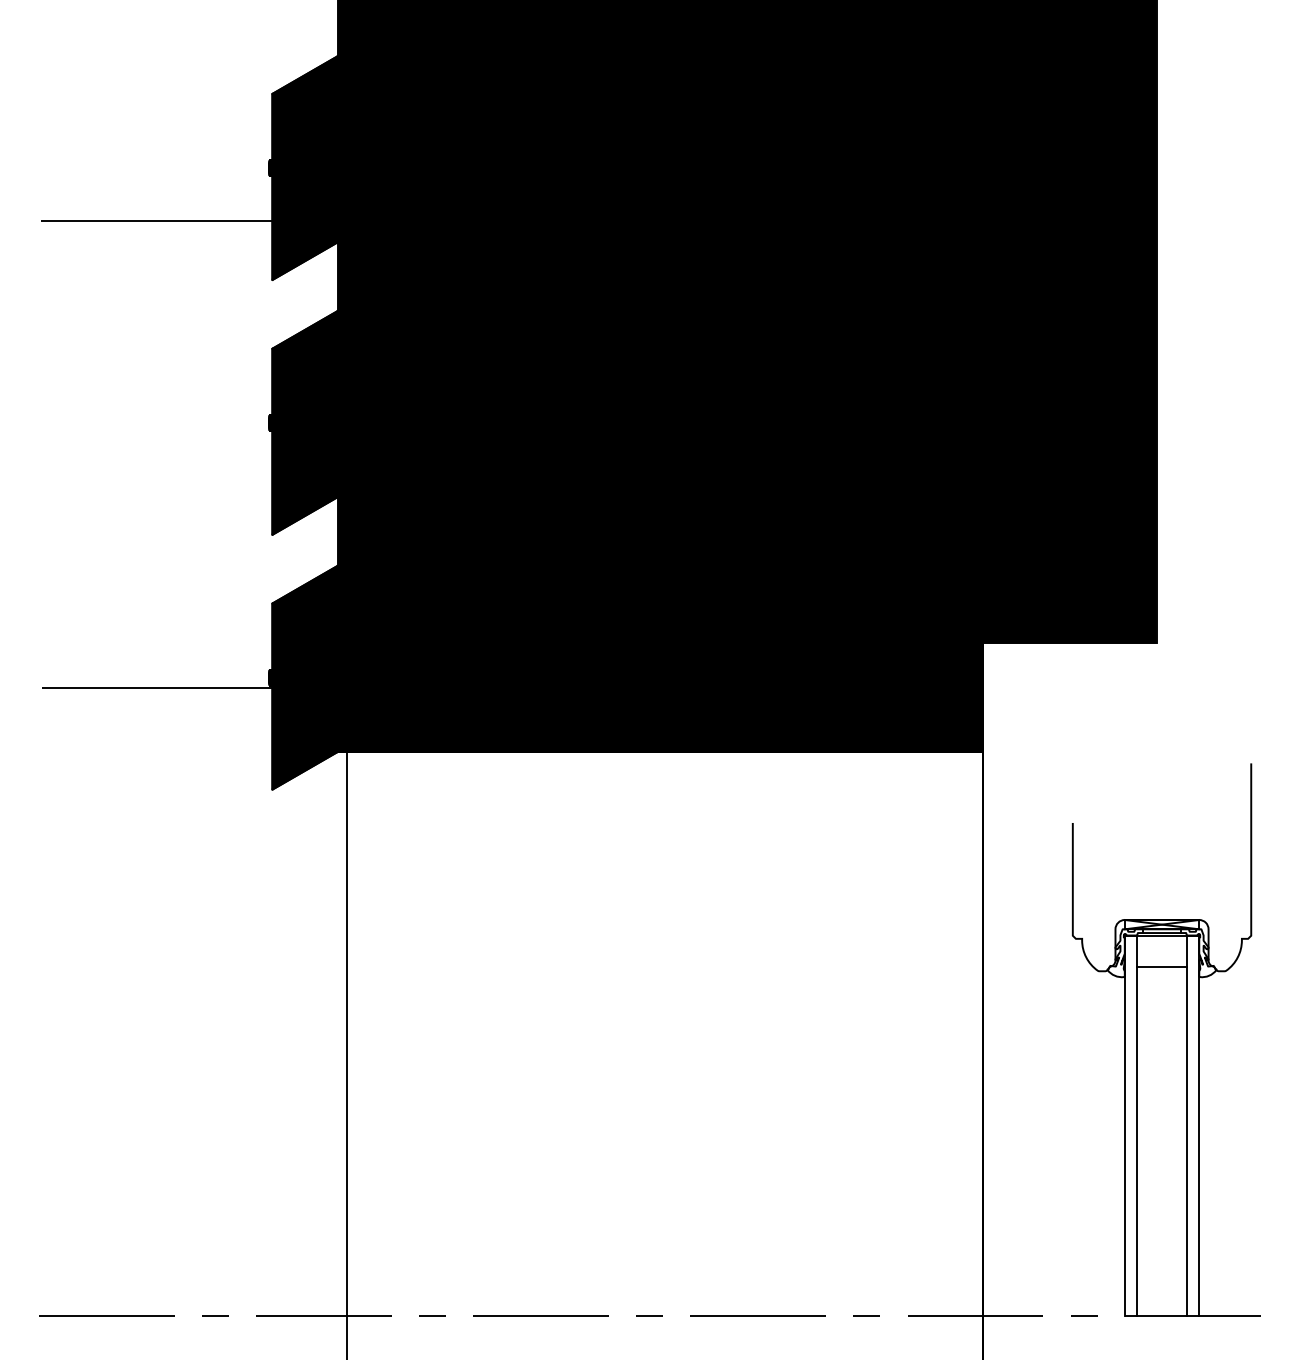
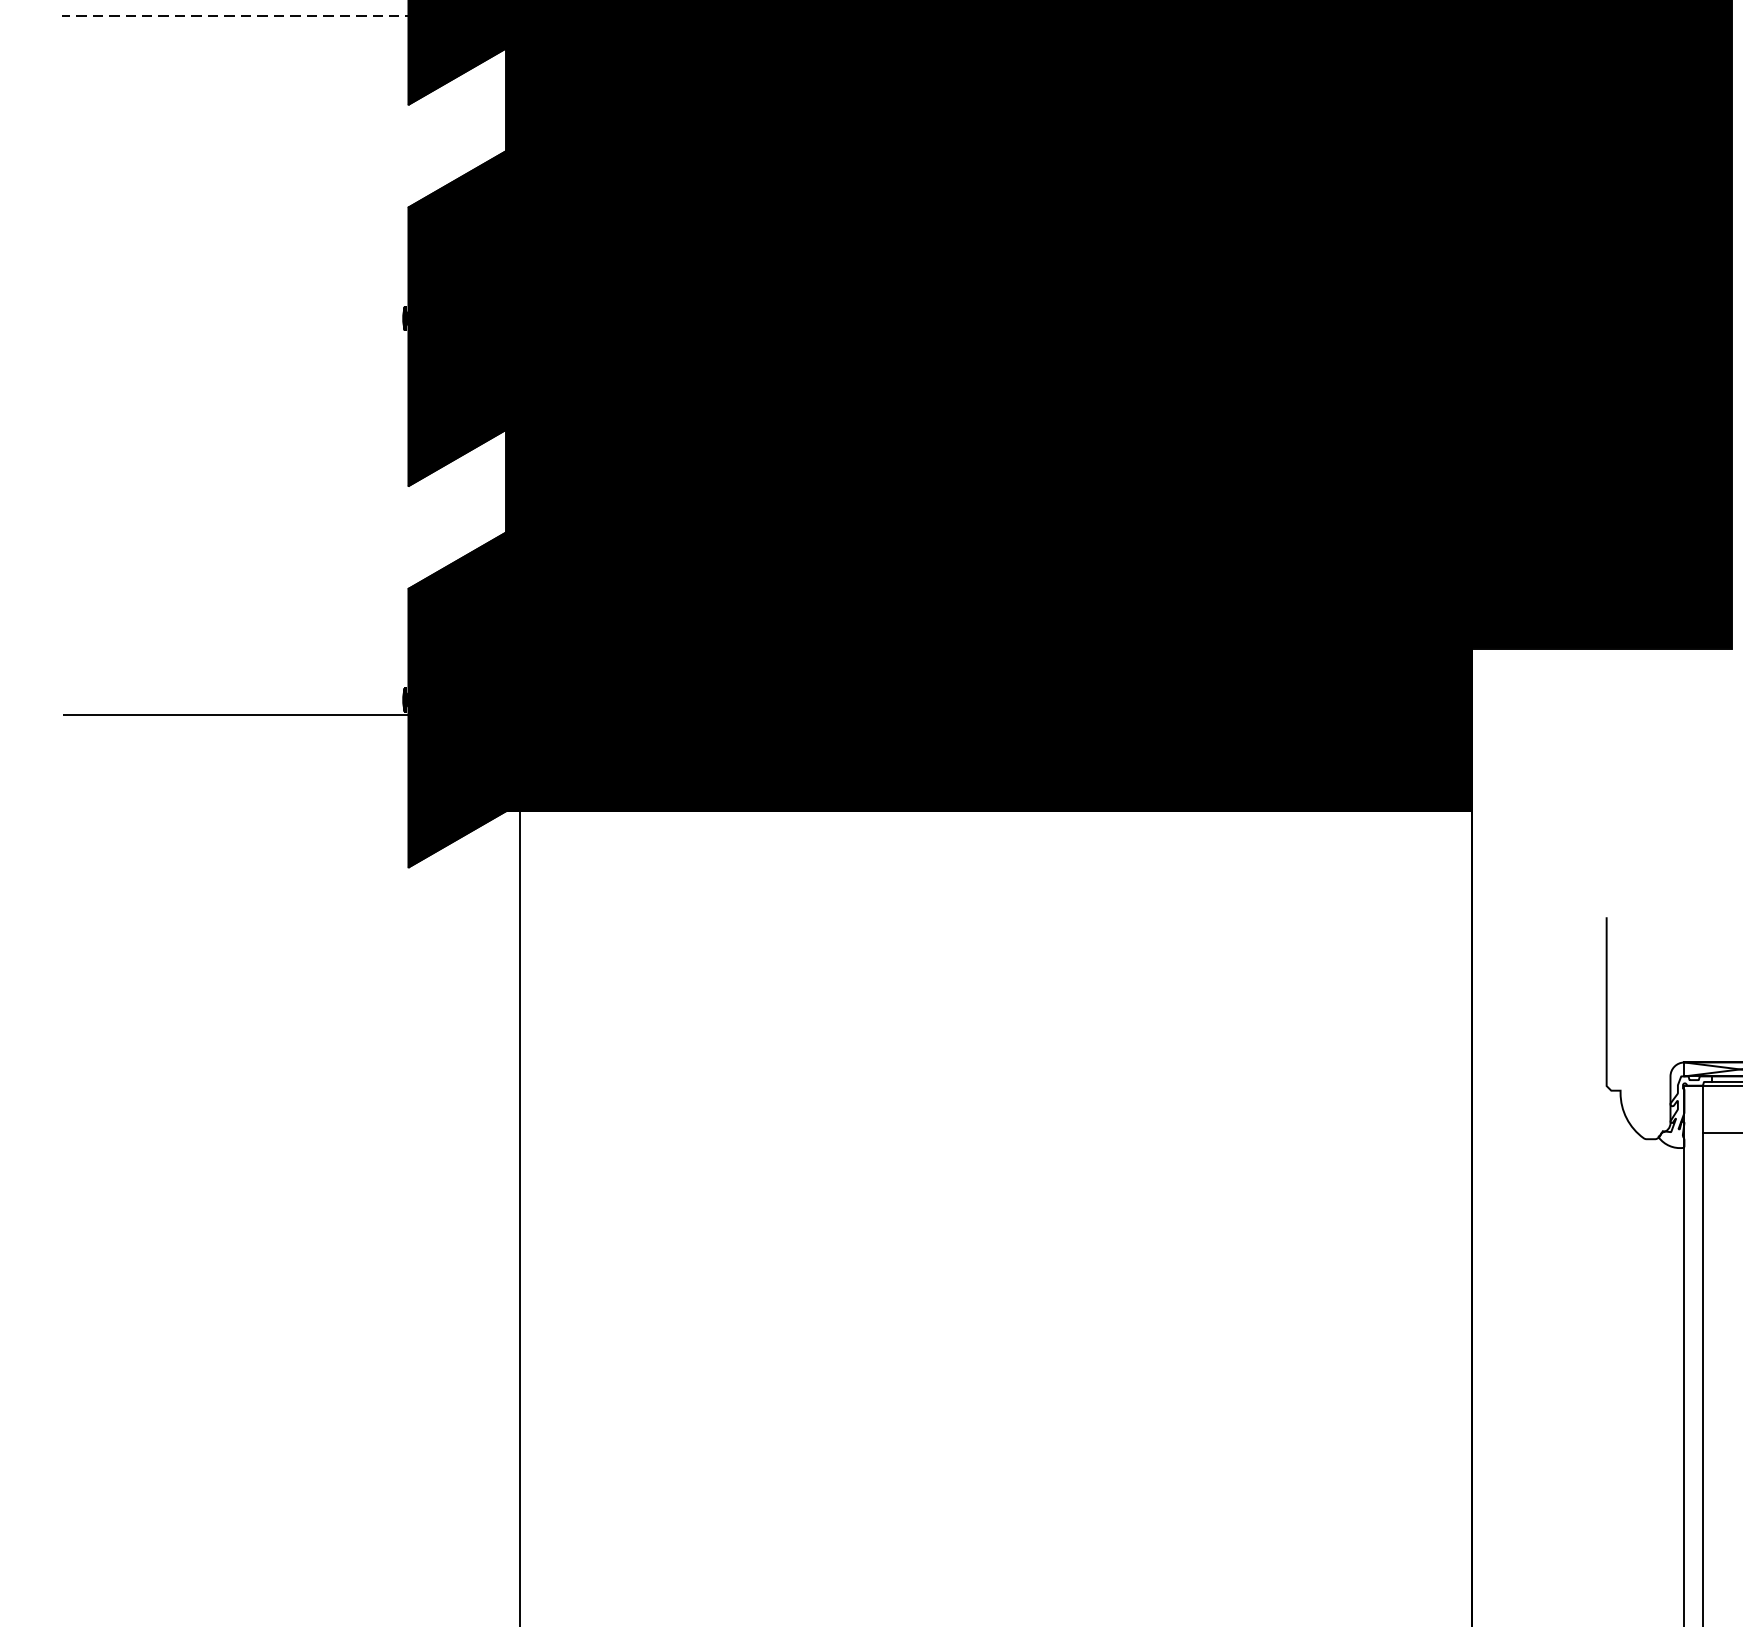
line: (168, 220) -> (253, 15), solid -> dashed

